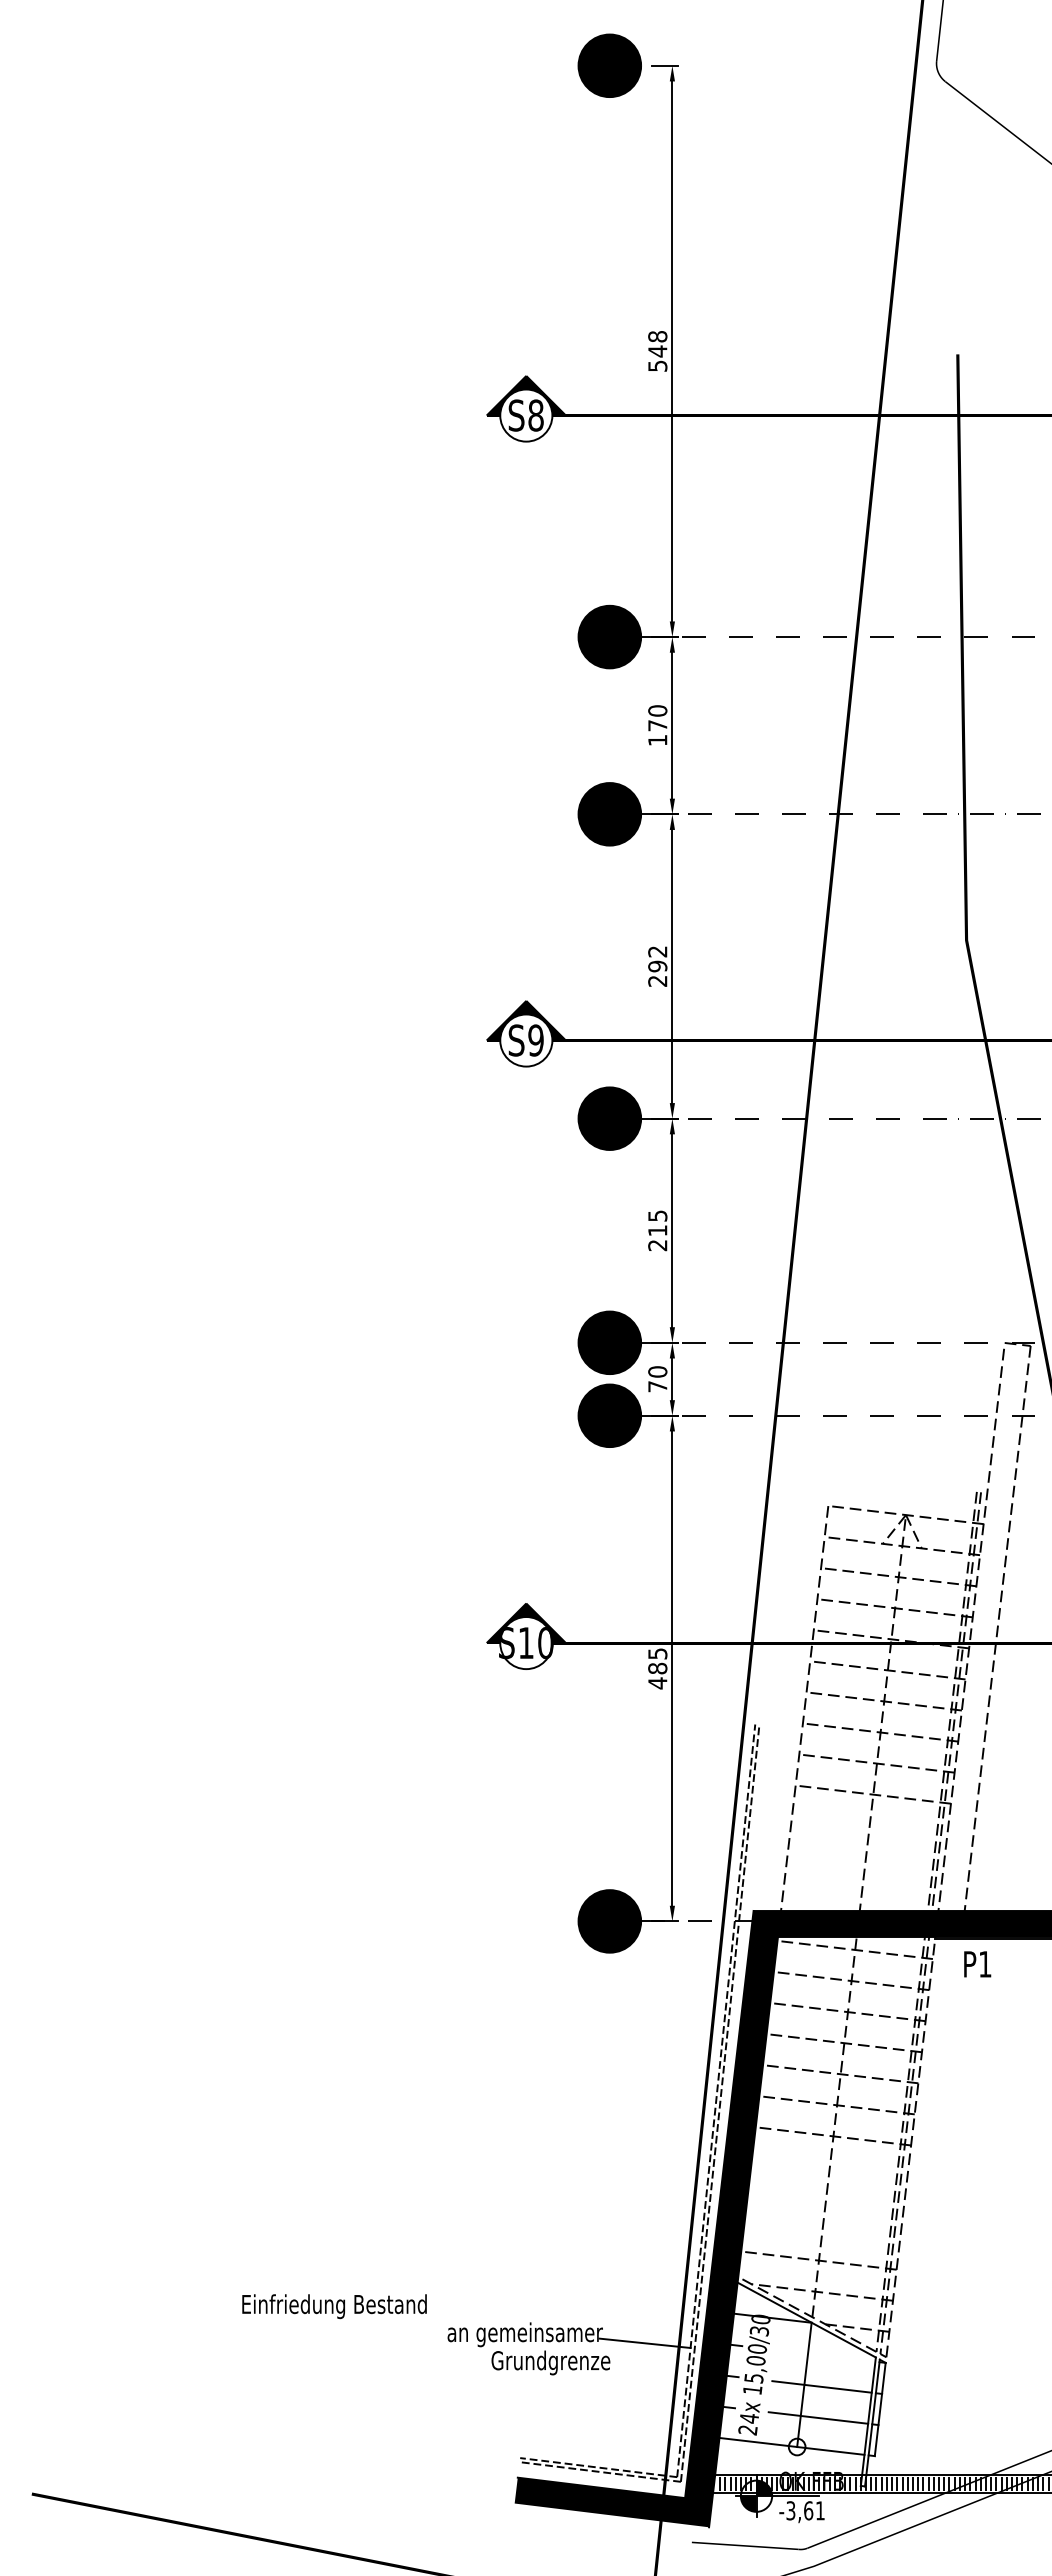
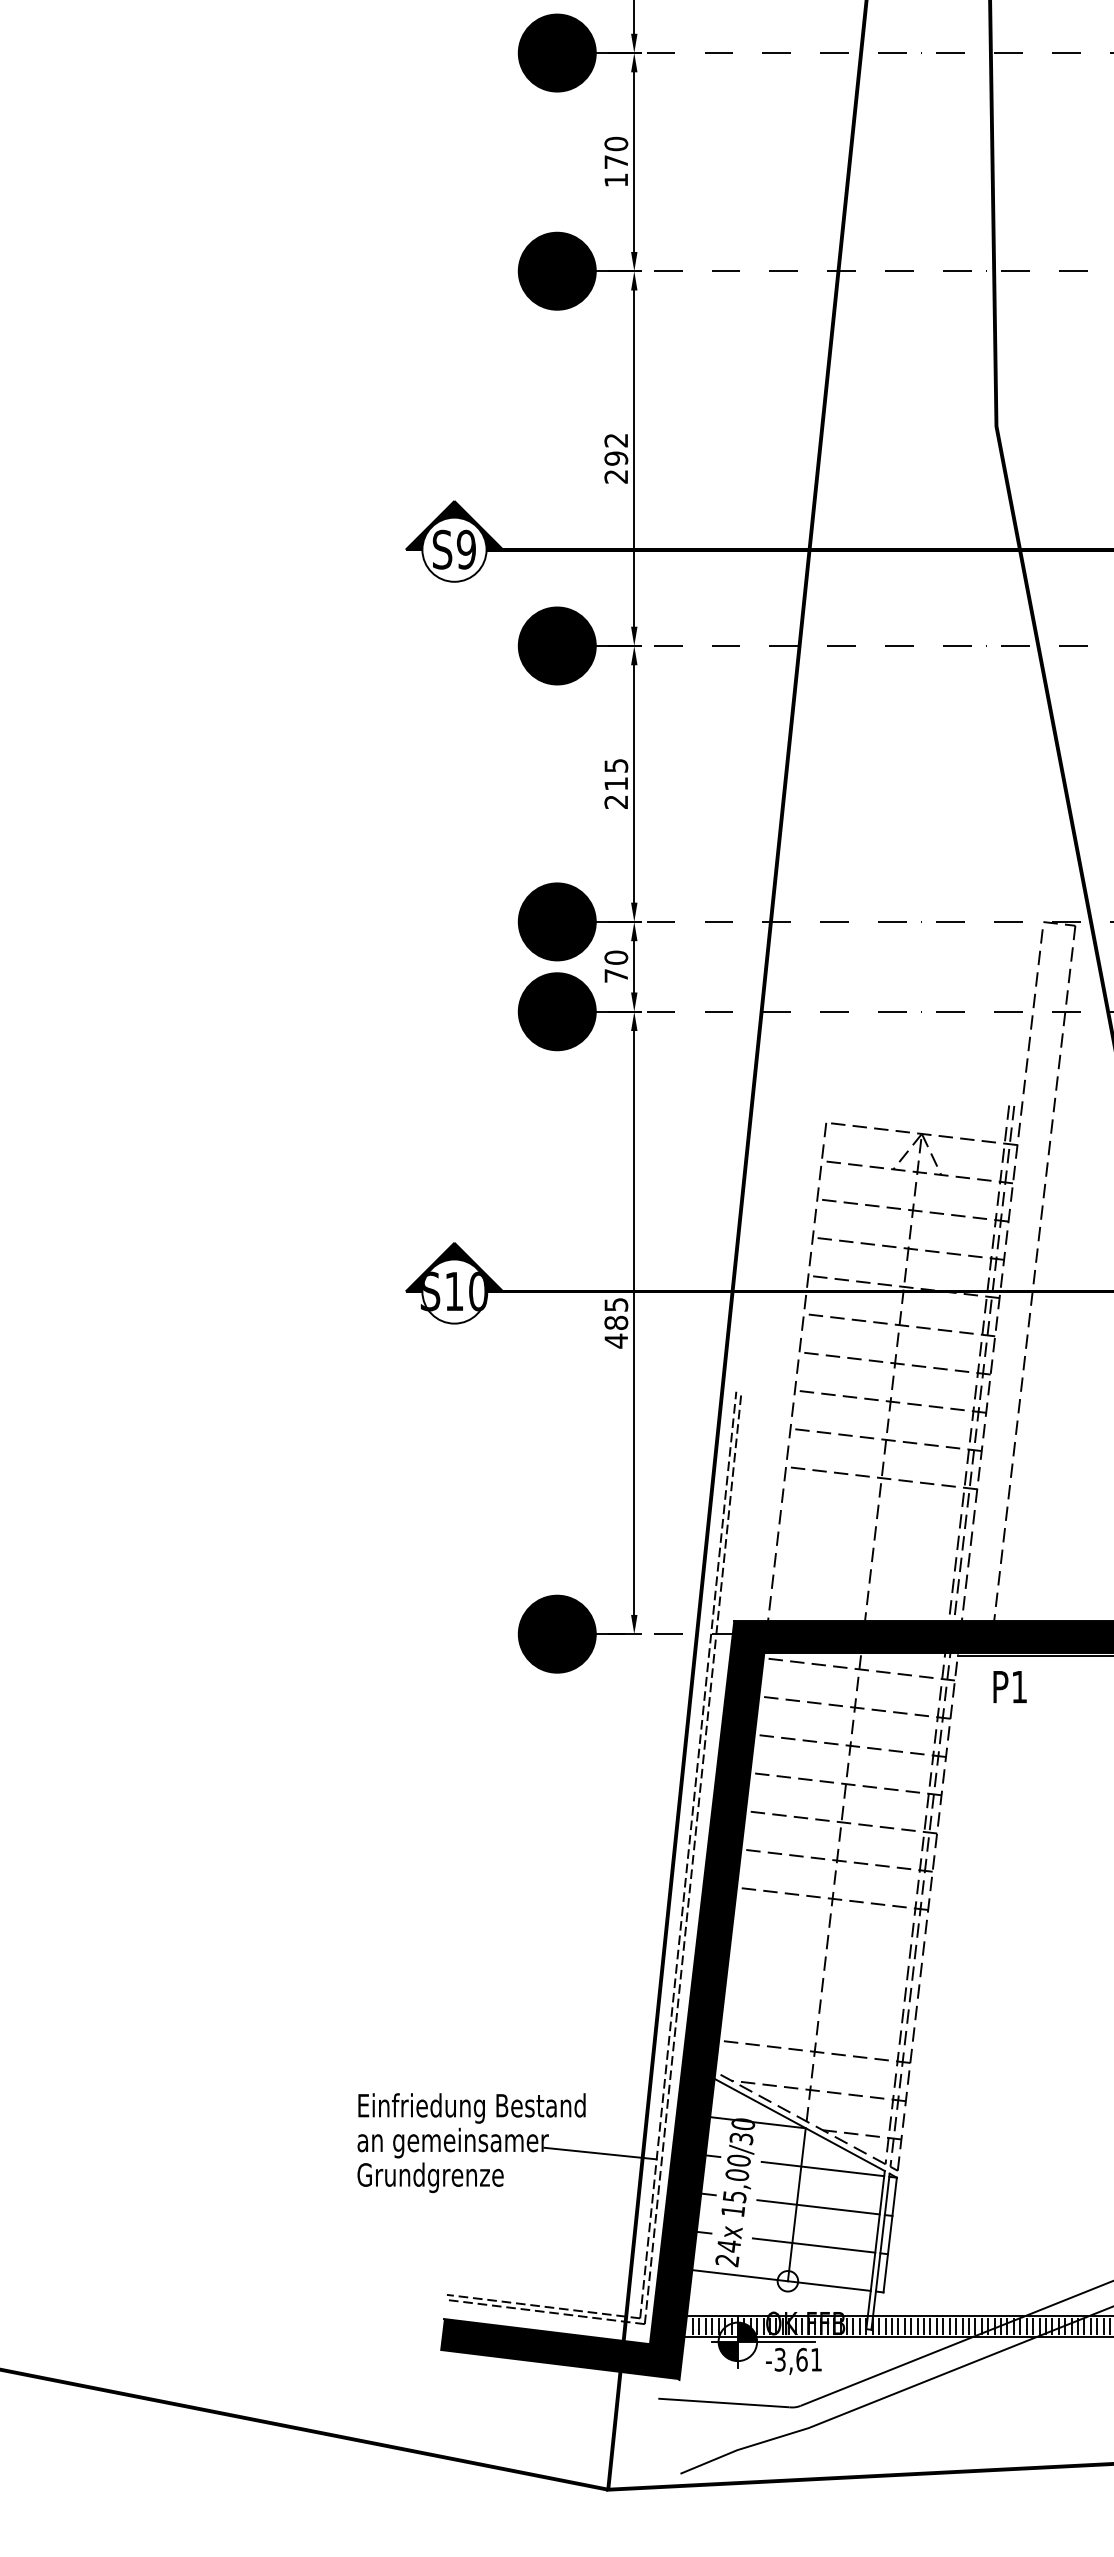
text: (334, 2306) -> (471, 2108), moved
line: (825, 2355) -> (822, 2168), added
text: (550, 2362) -> (430, 2177), moved

